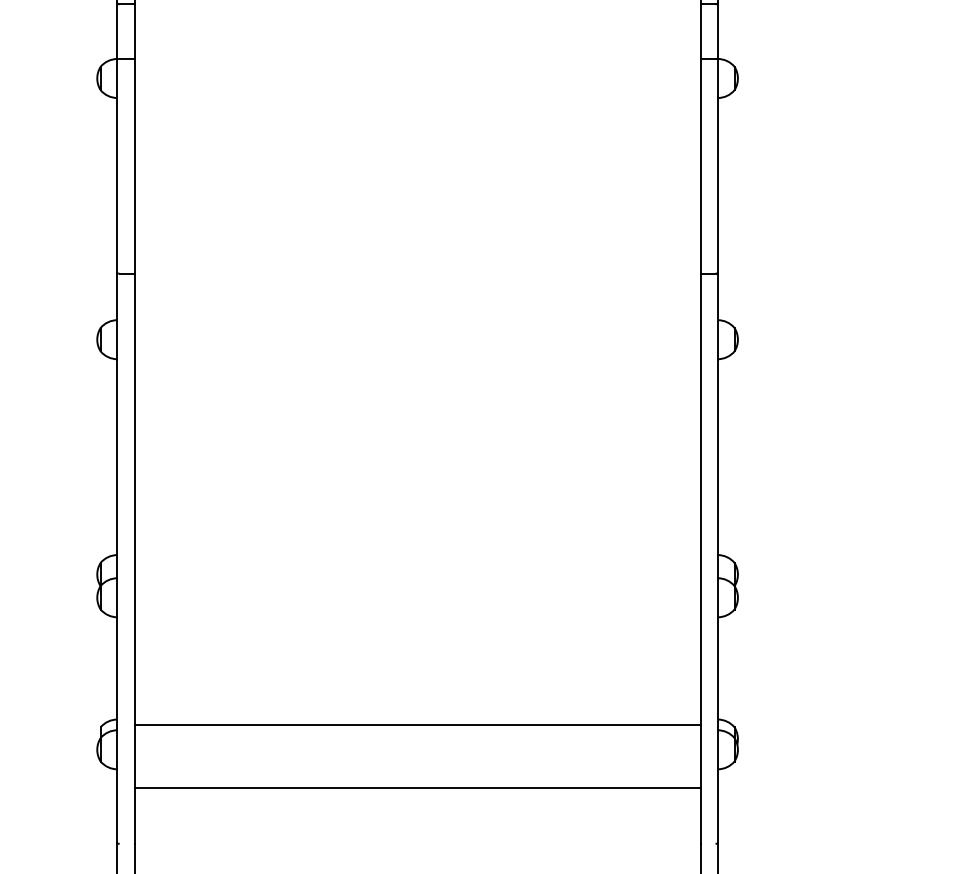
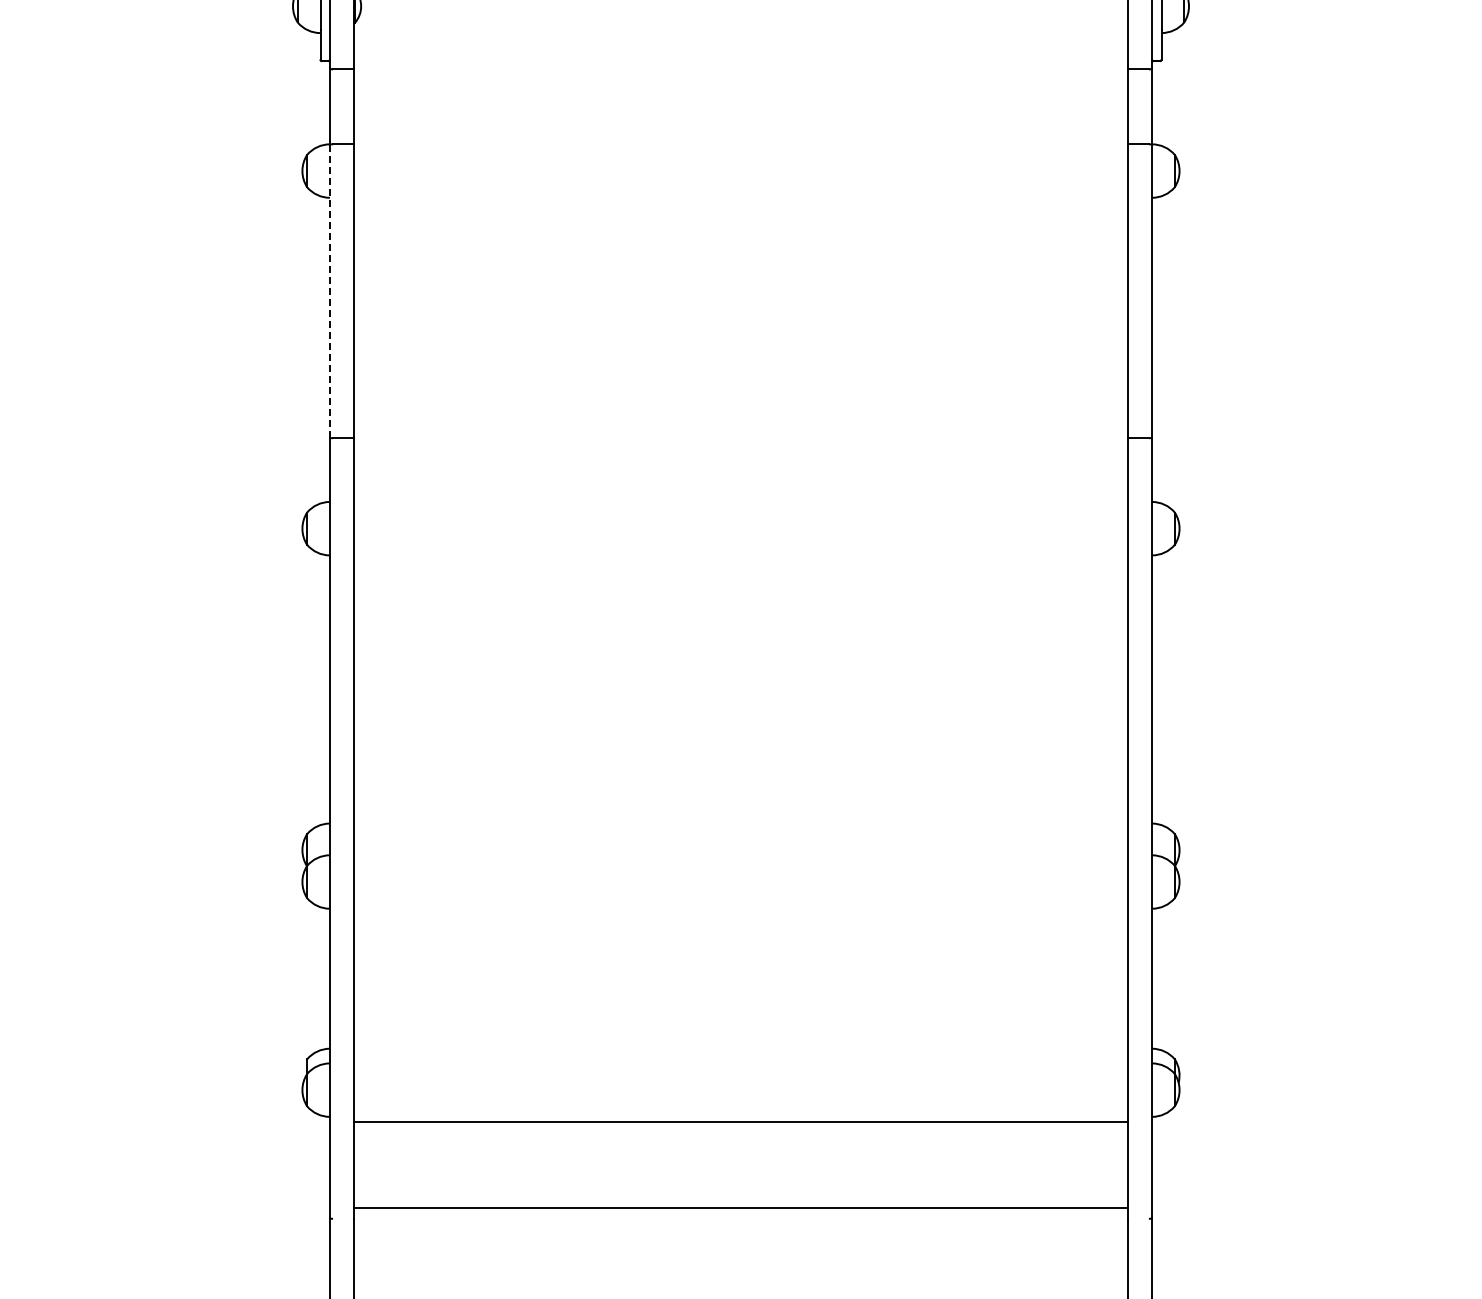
line: (117, 165) -> (329, 290), solid -> dashed
line: (417, 724) -> (740, 1121), moved
line: (417, 788) -> (740, 1208), moved

